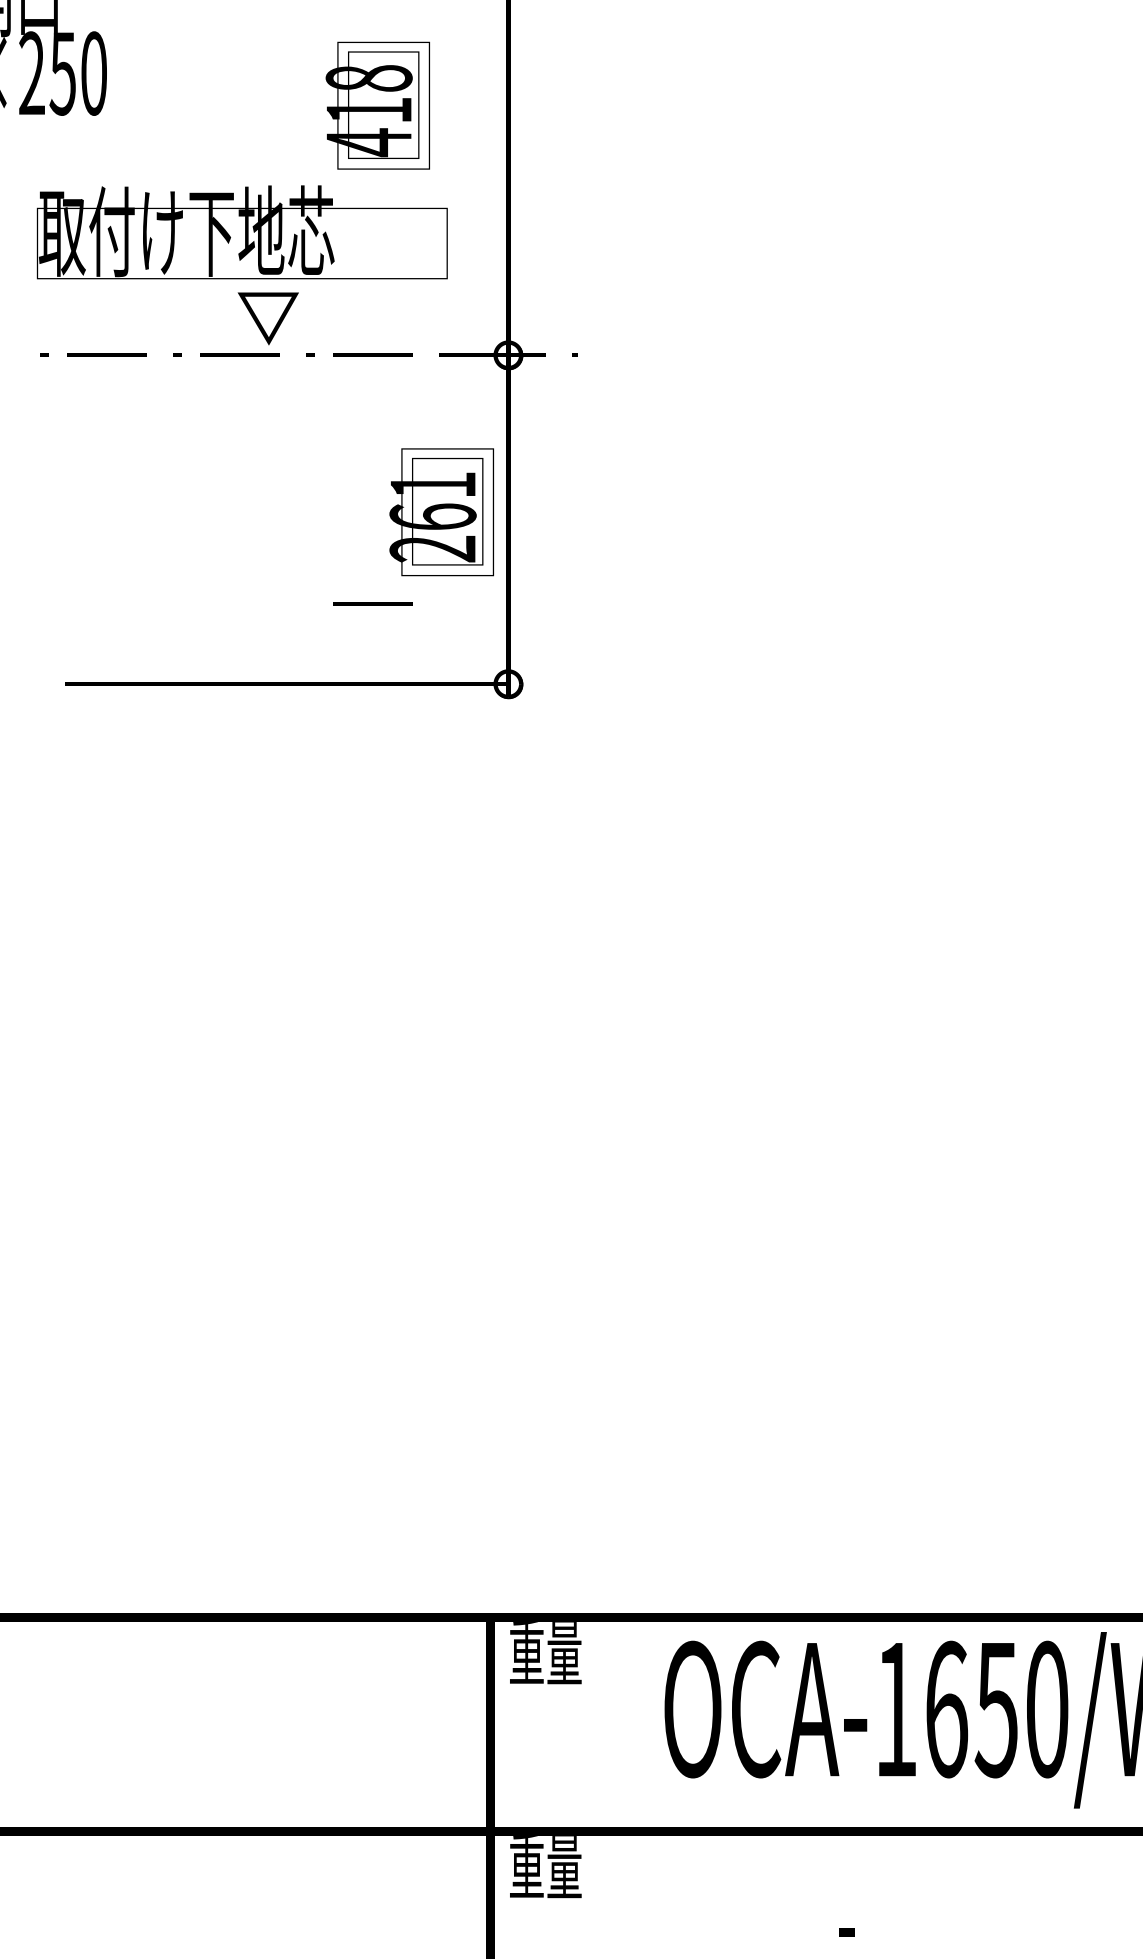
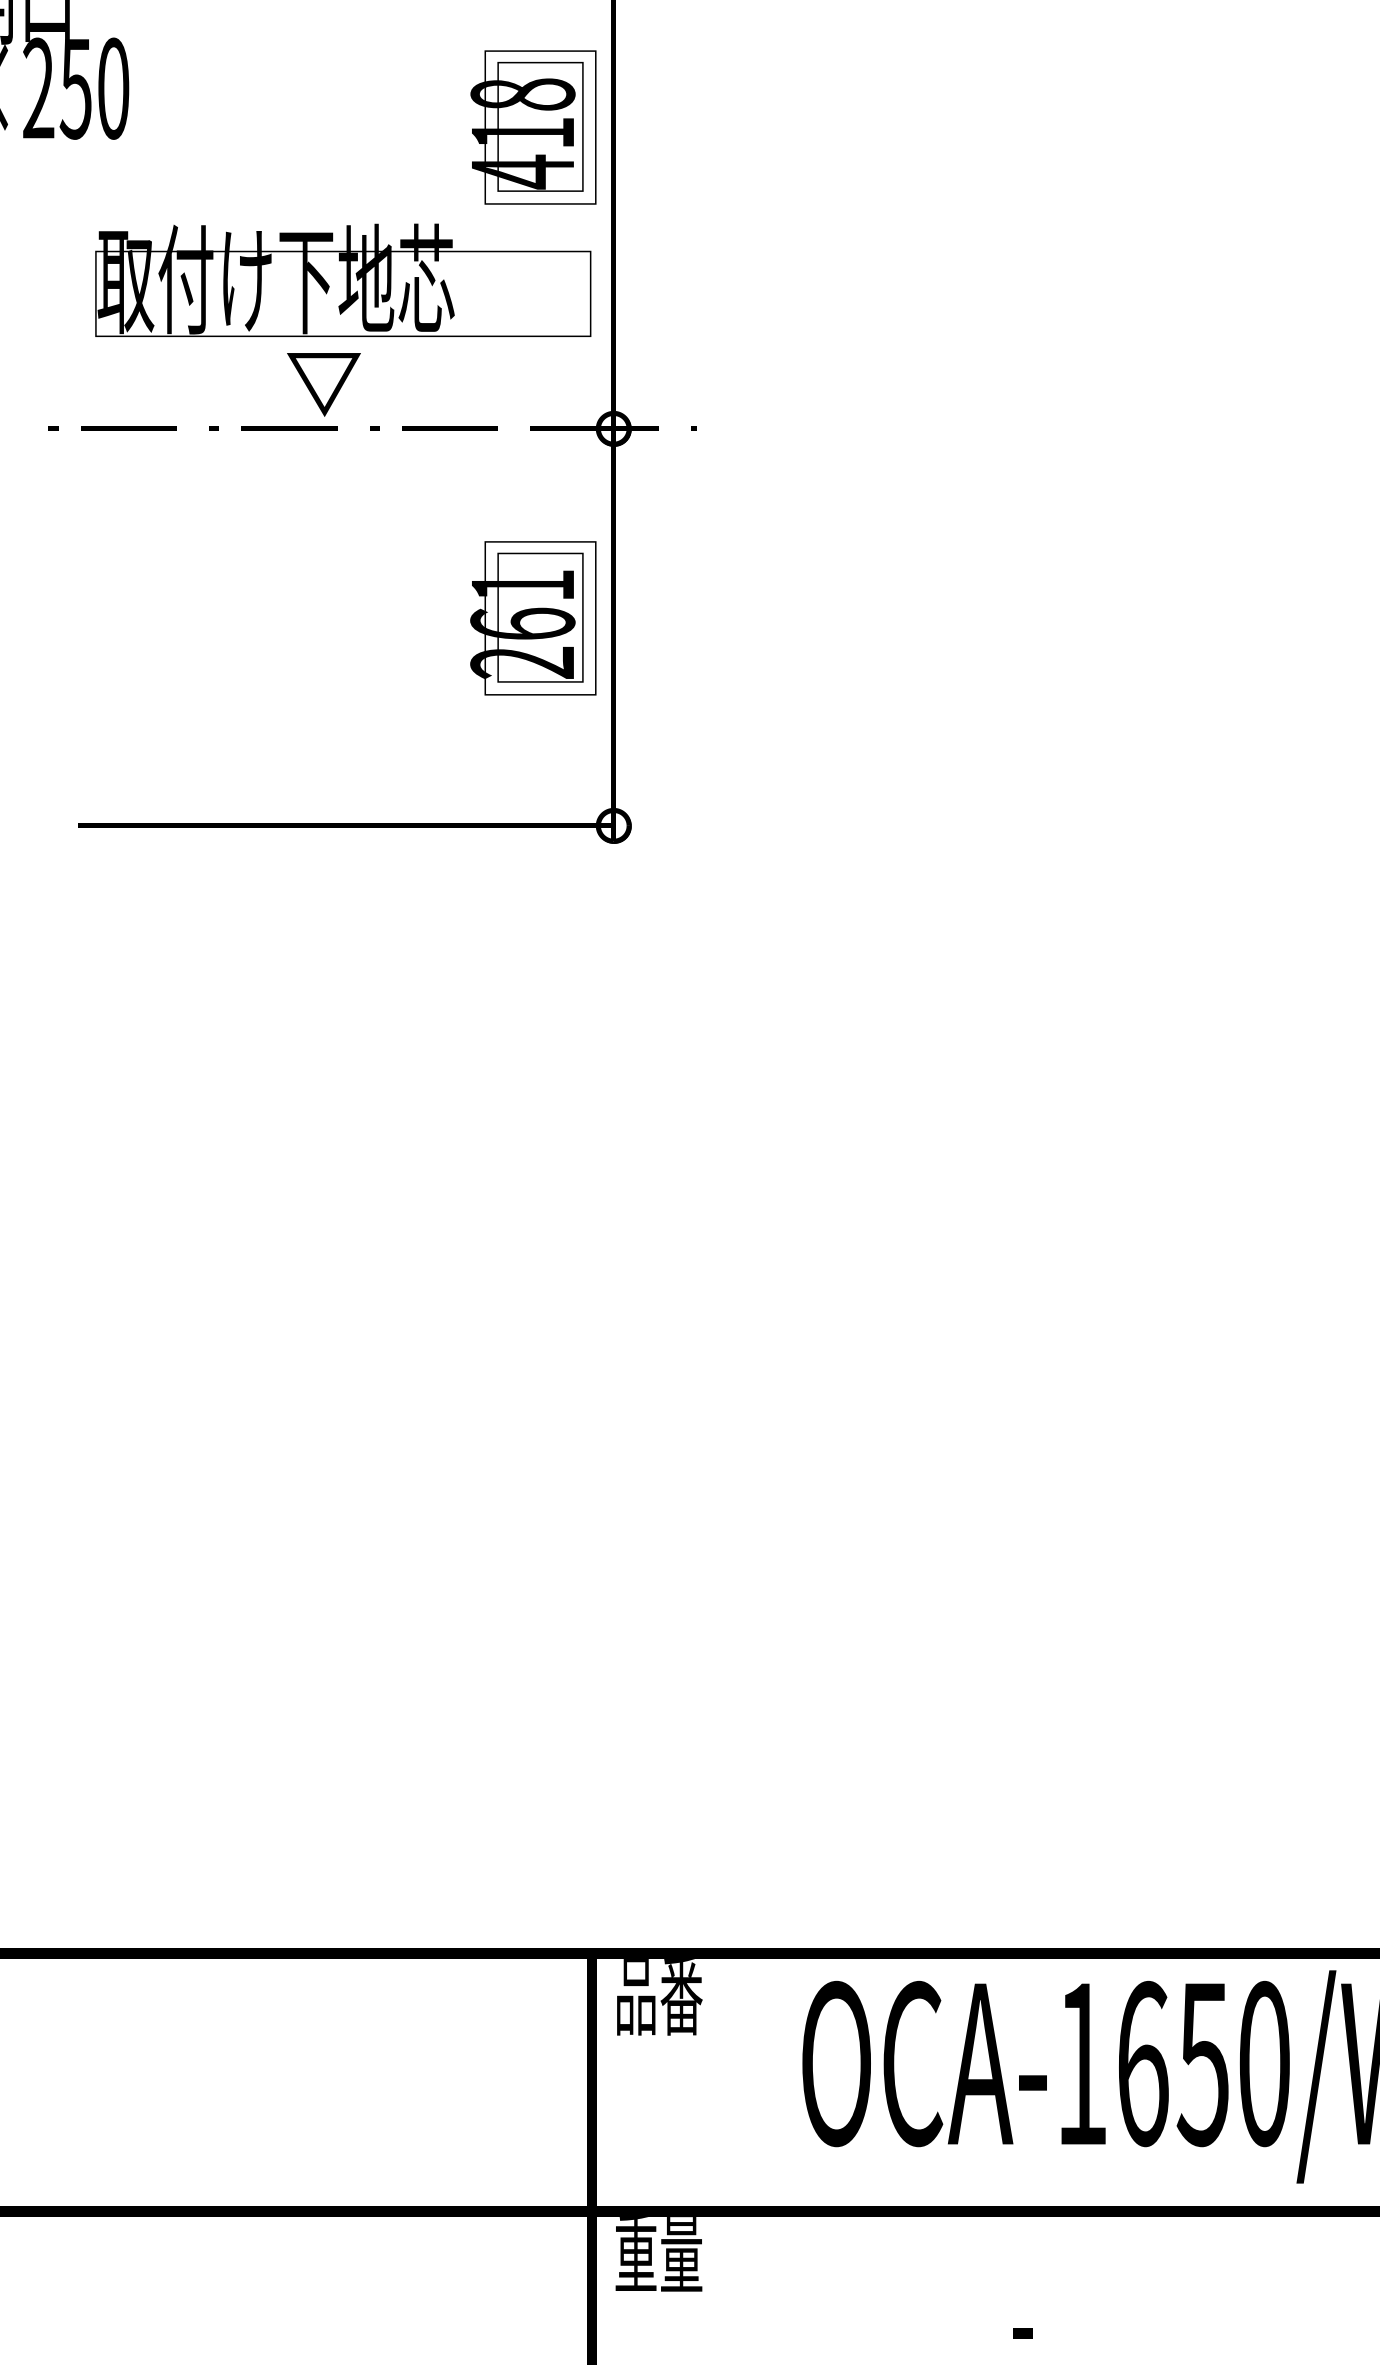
text: (377, 105) -> (533, 127), moved
text: (241, 232) -> (342, 280), moved
line: (372, 603) -> (449, 728), removed
text: (545, 1654) -> (658, 1997), 重量 -> 品番

